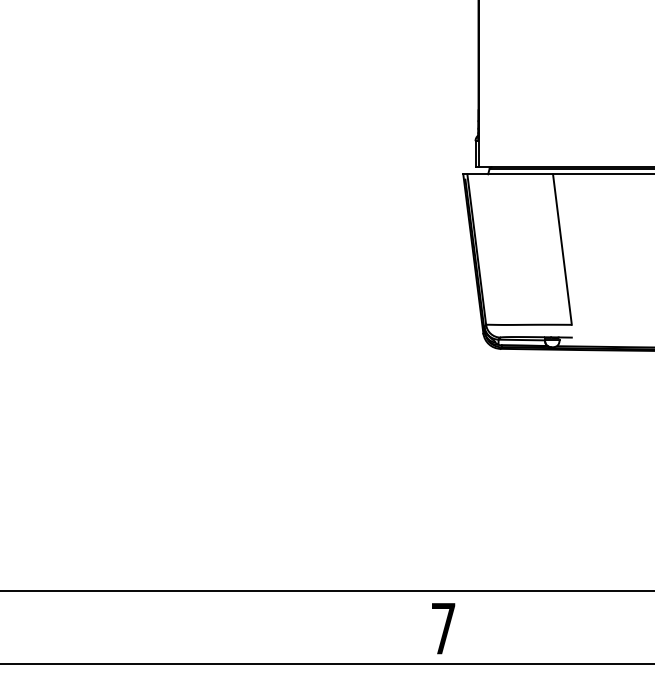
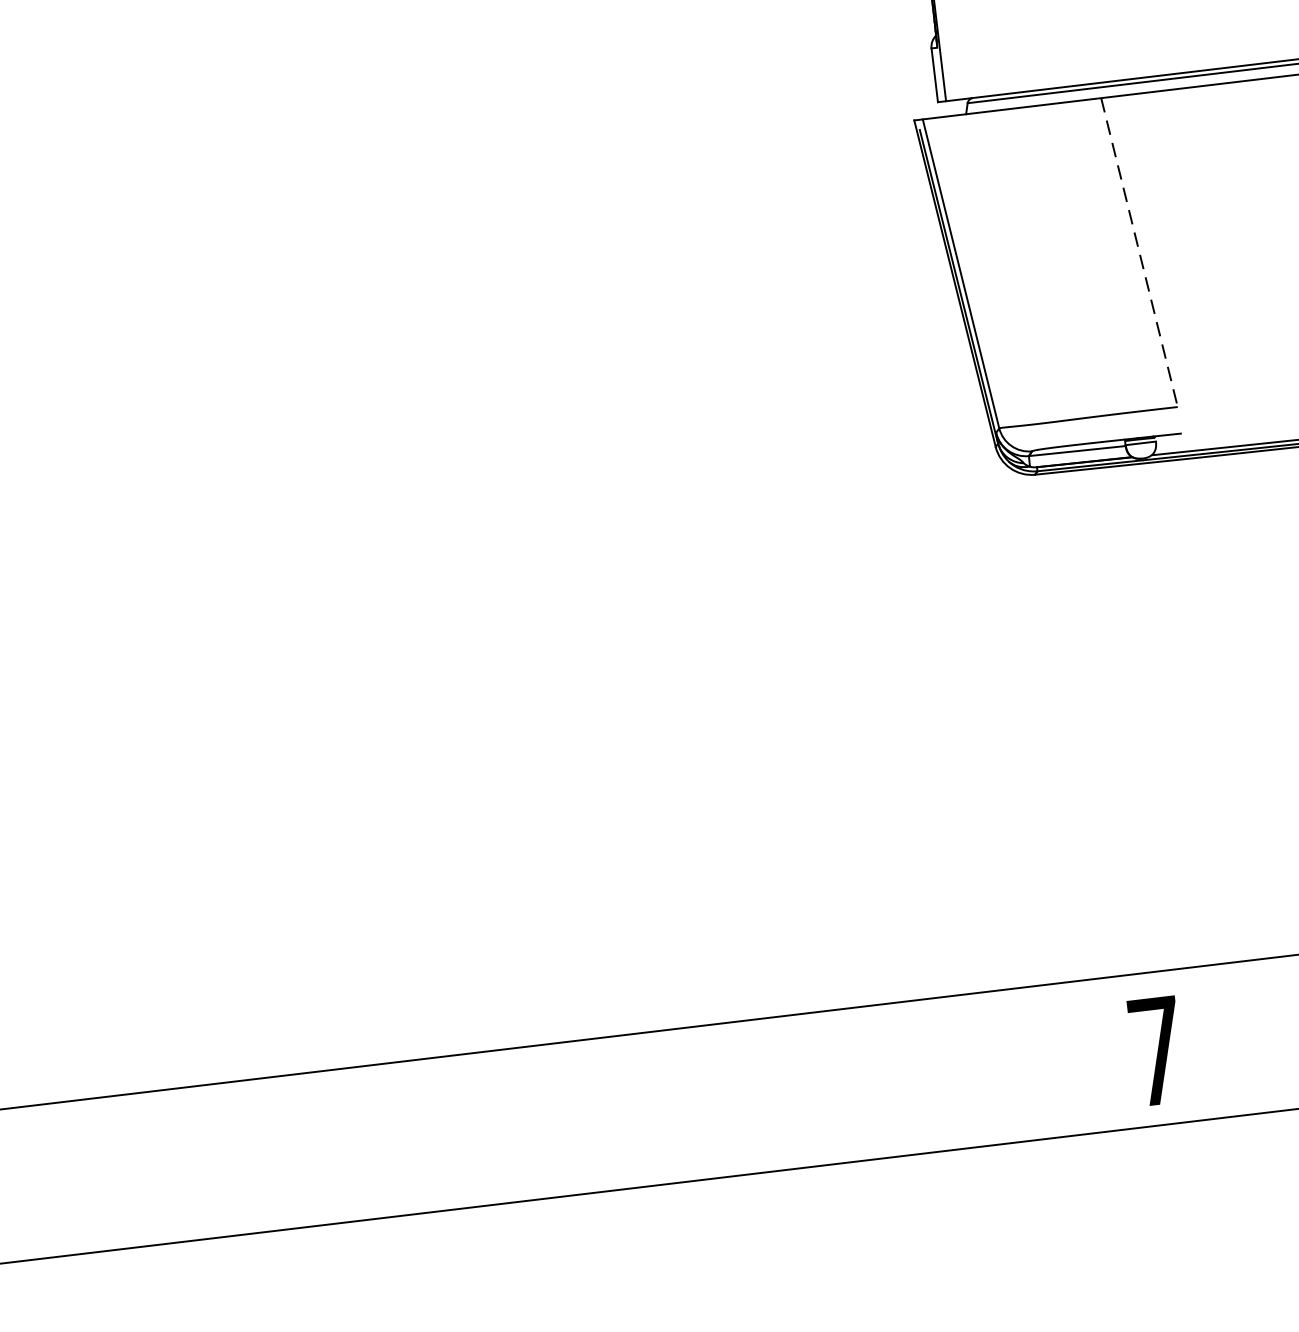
line: (562, 249) -> (1139, 252), solid -> dashed
text: (443, 628) -> (1156, 1050), moved

